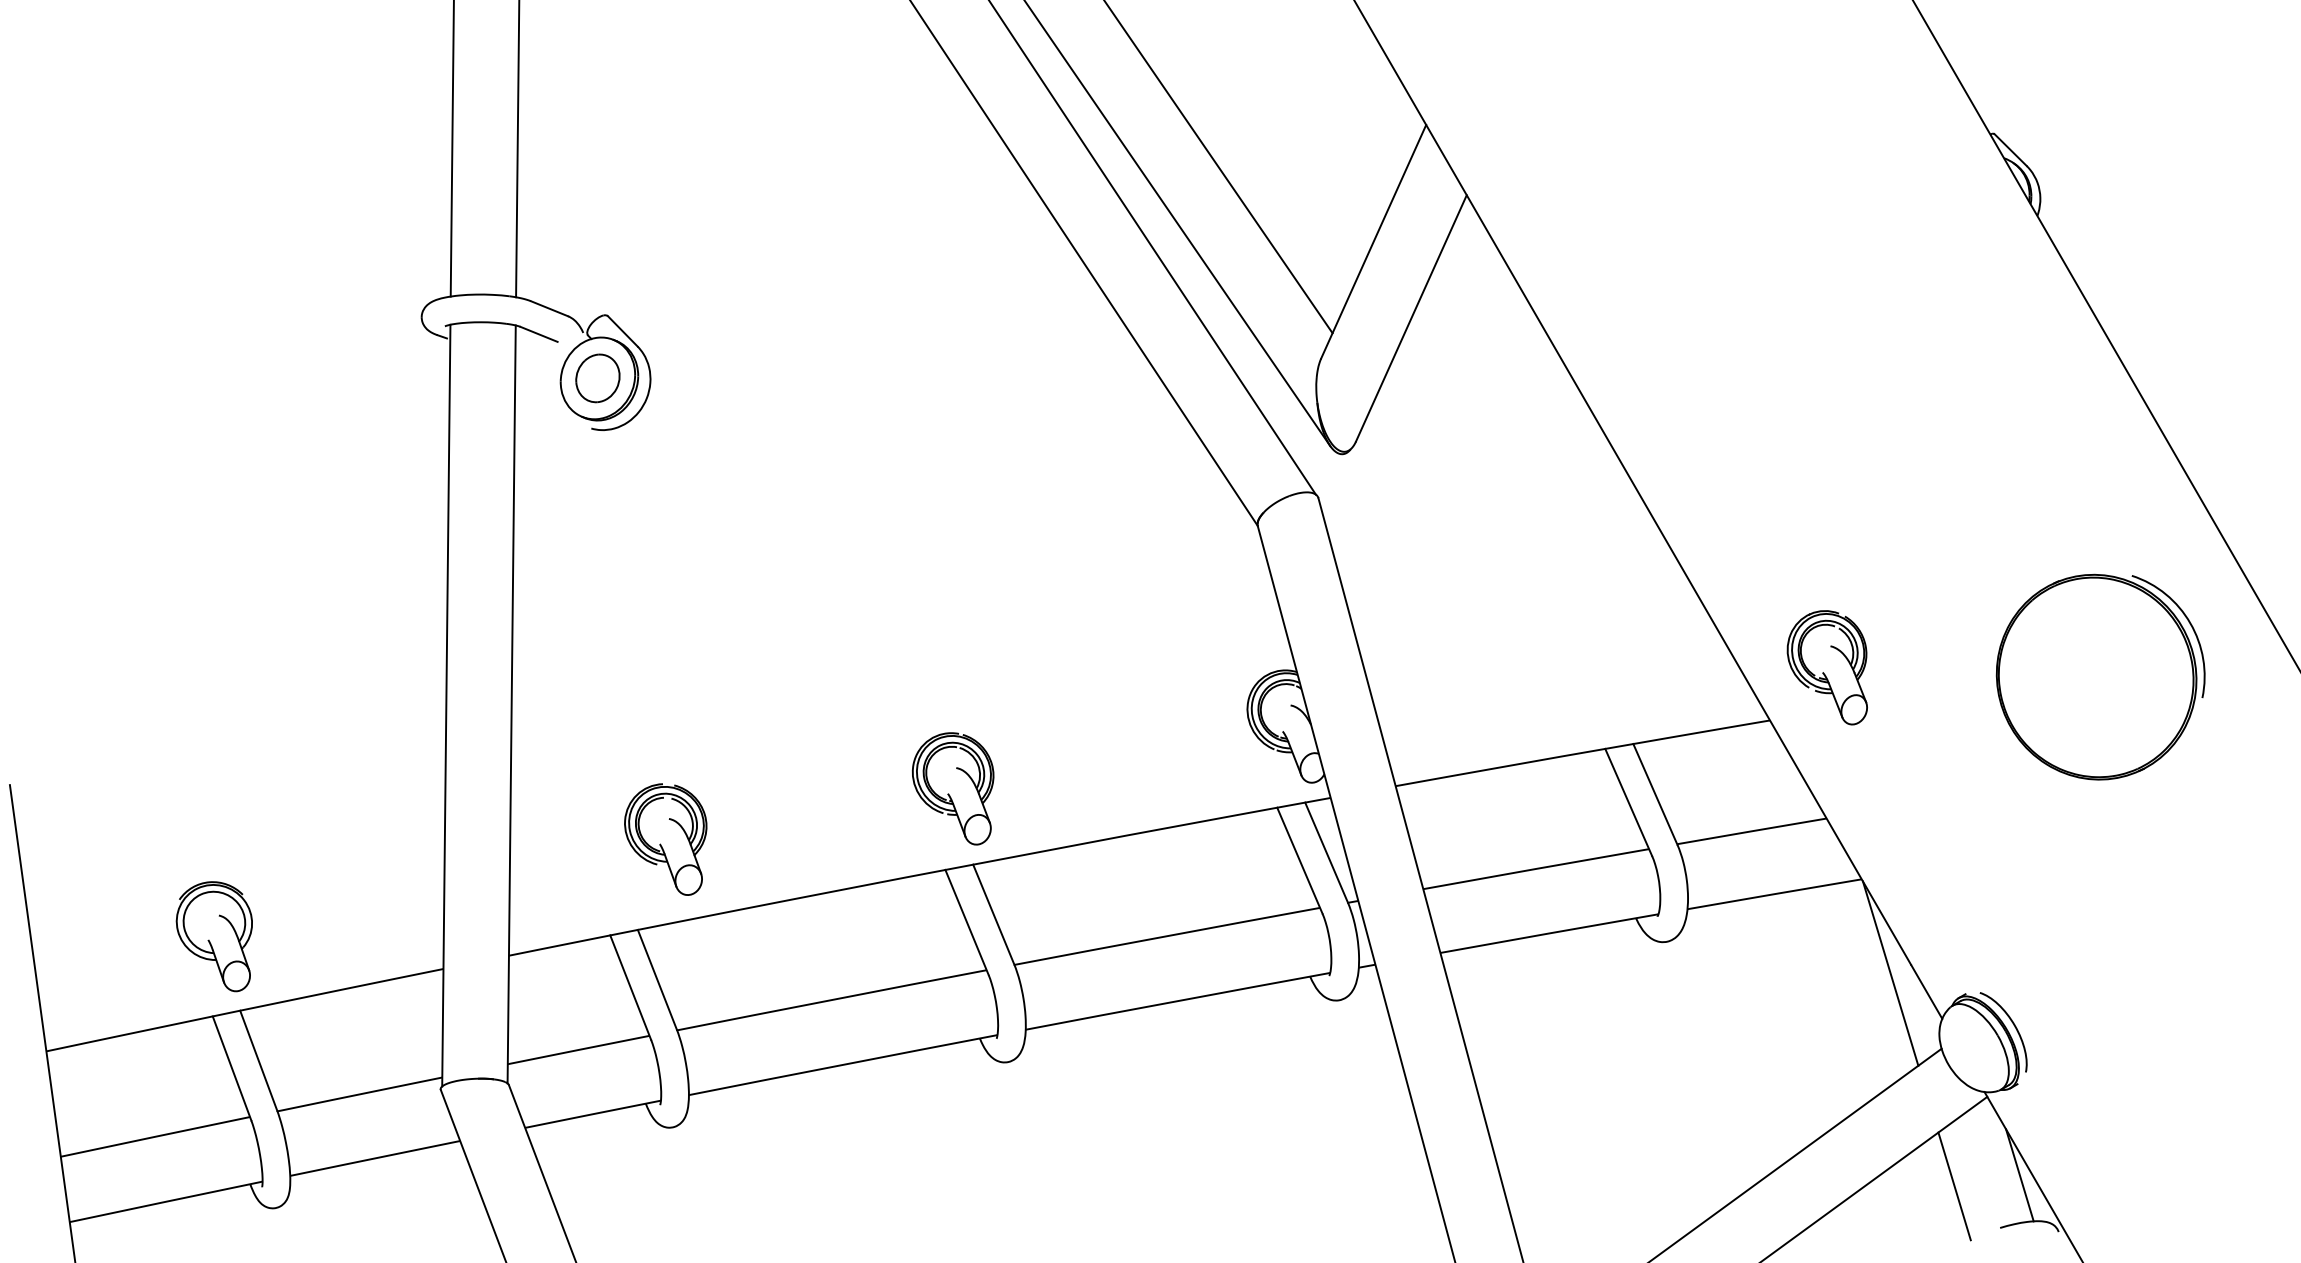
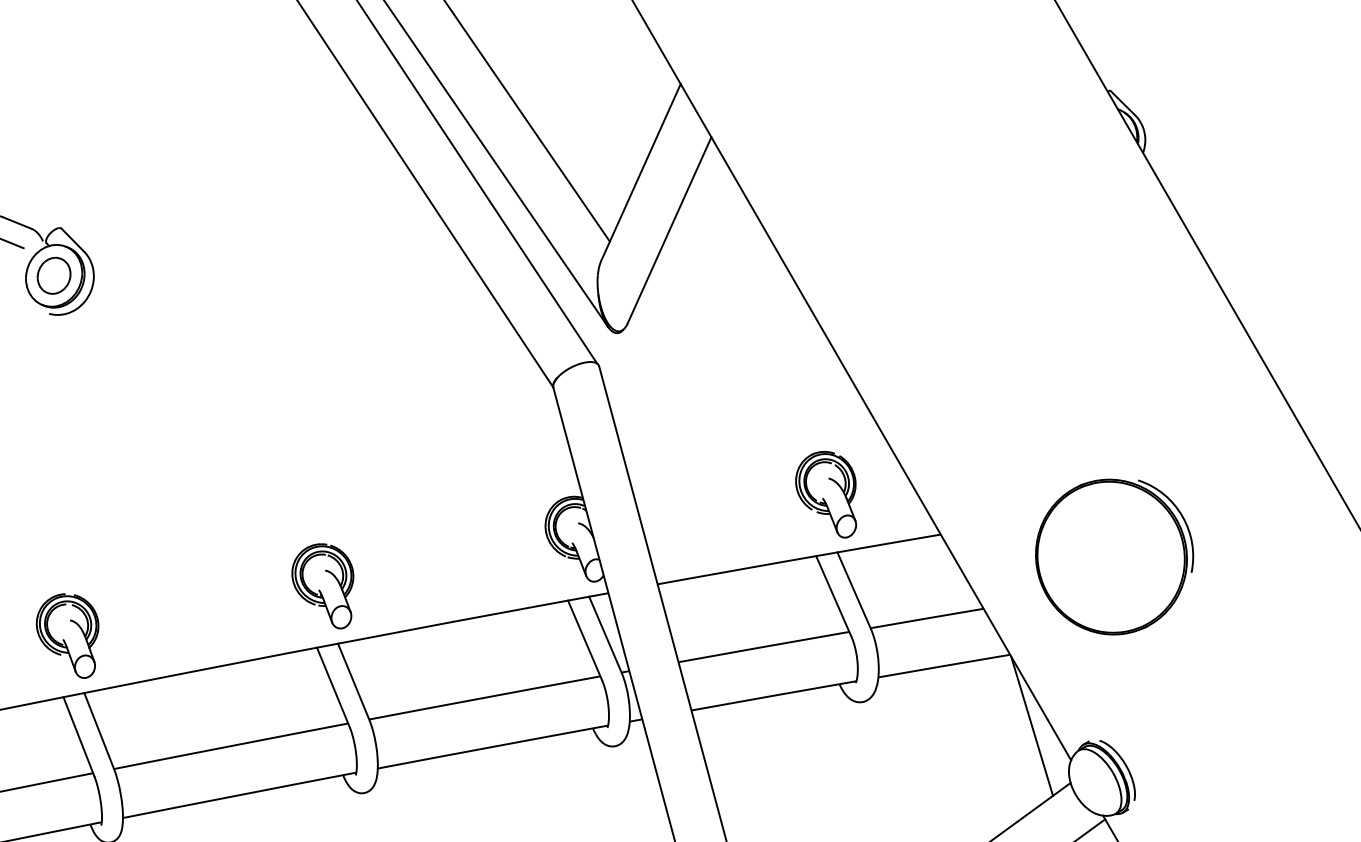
part: (1826, 667) -> (825, 494), moved
part: (2100, 676) -> (1114, 556), moved
part: (665, 839) -> (67, 635), moved

